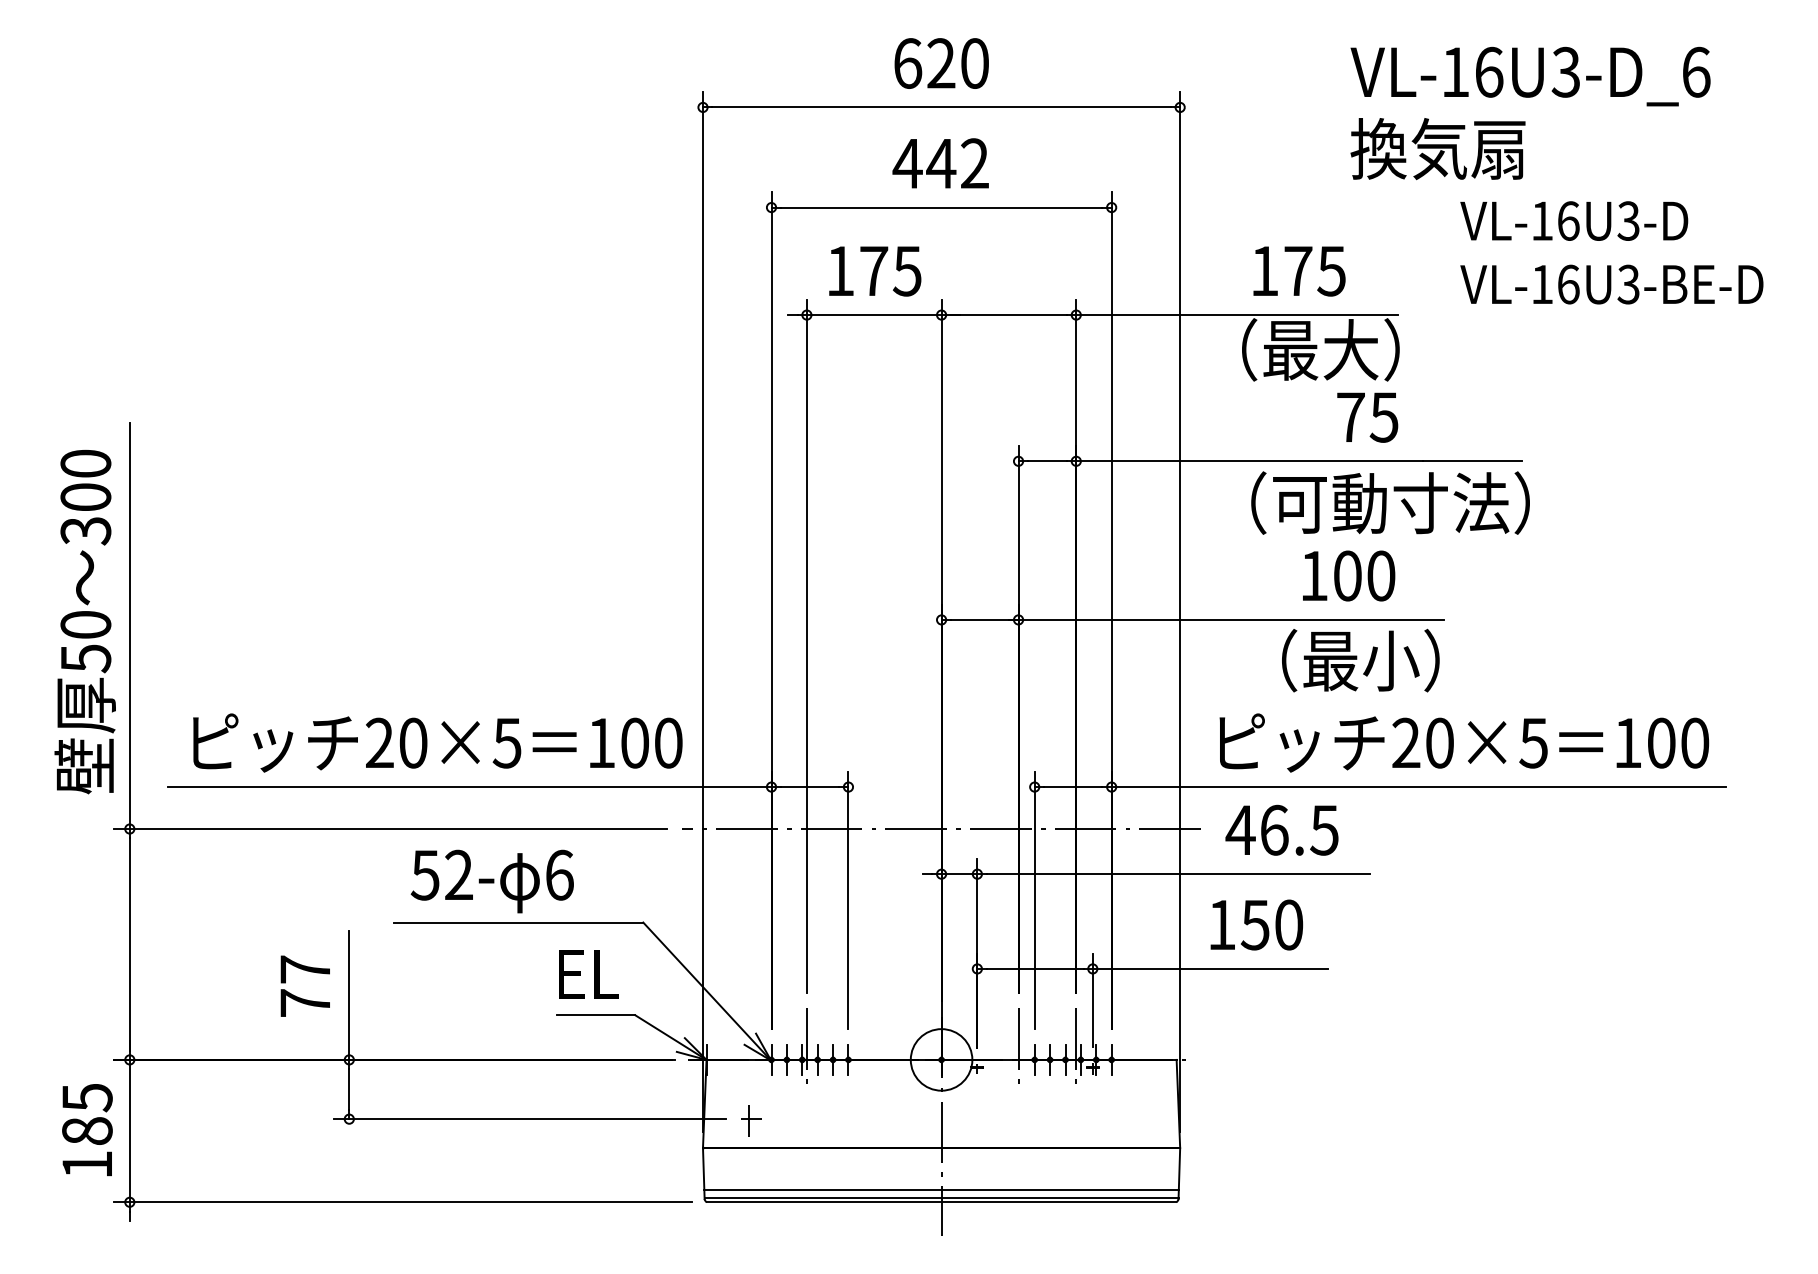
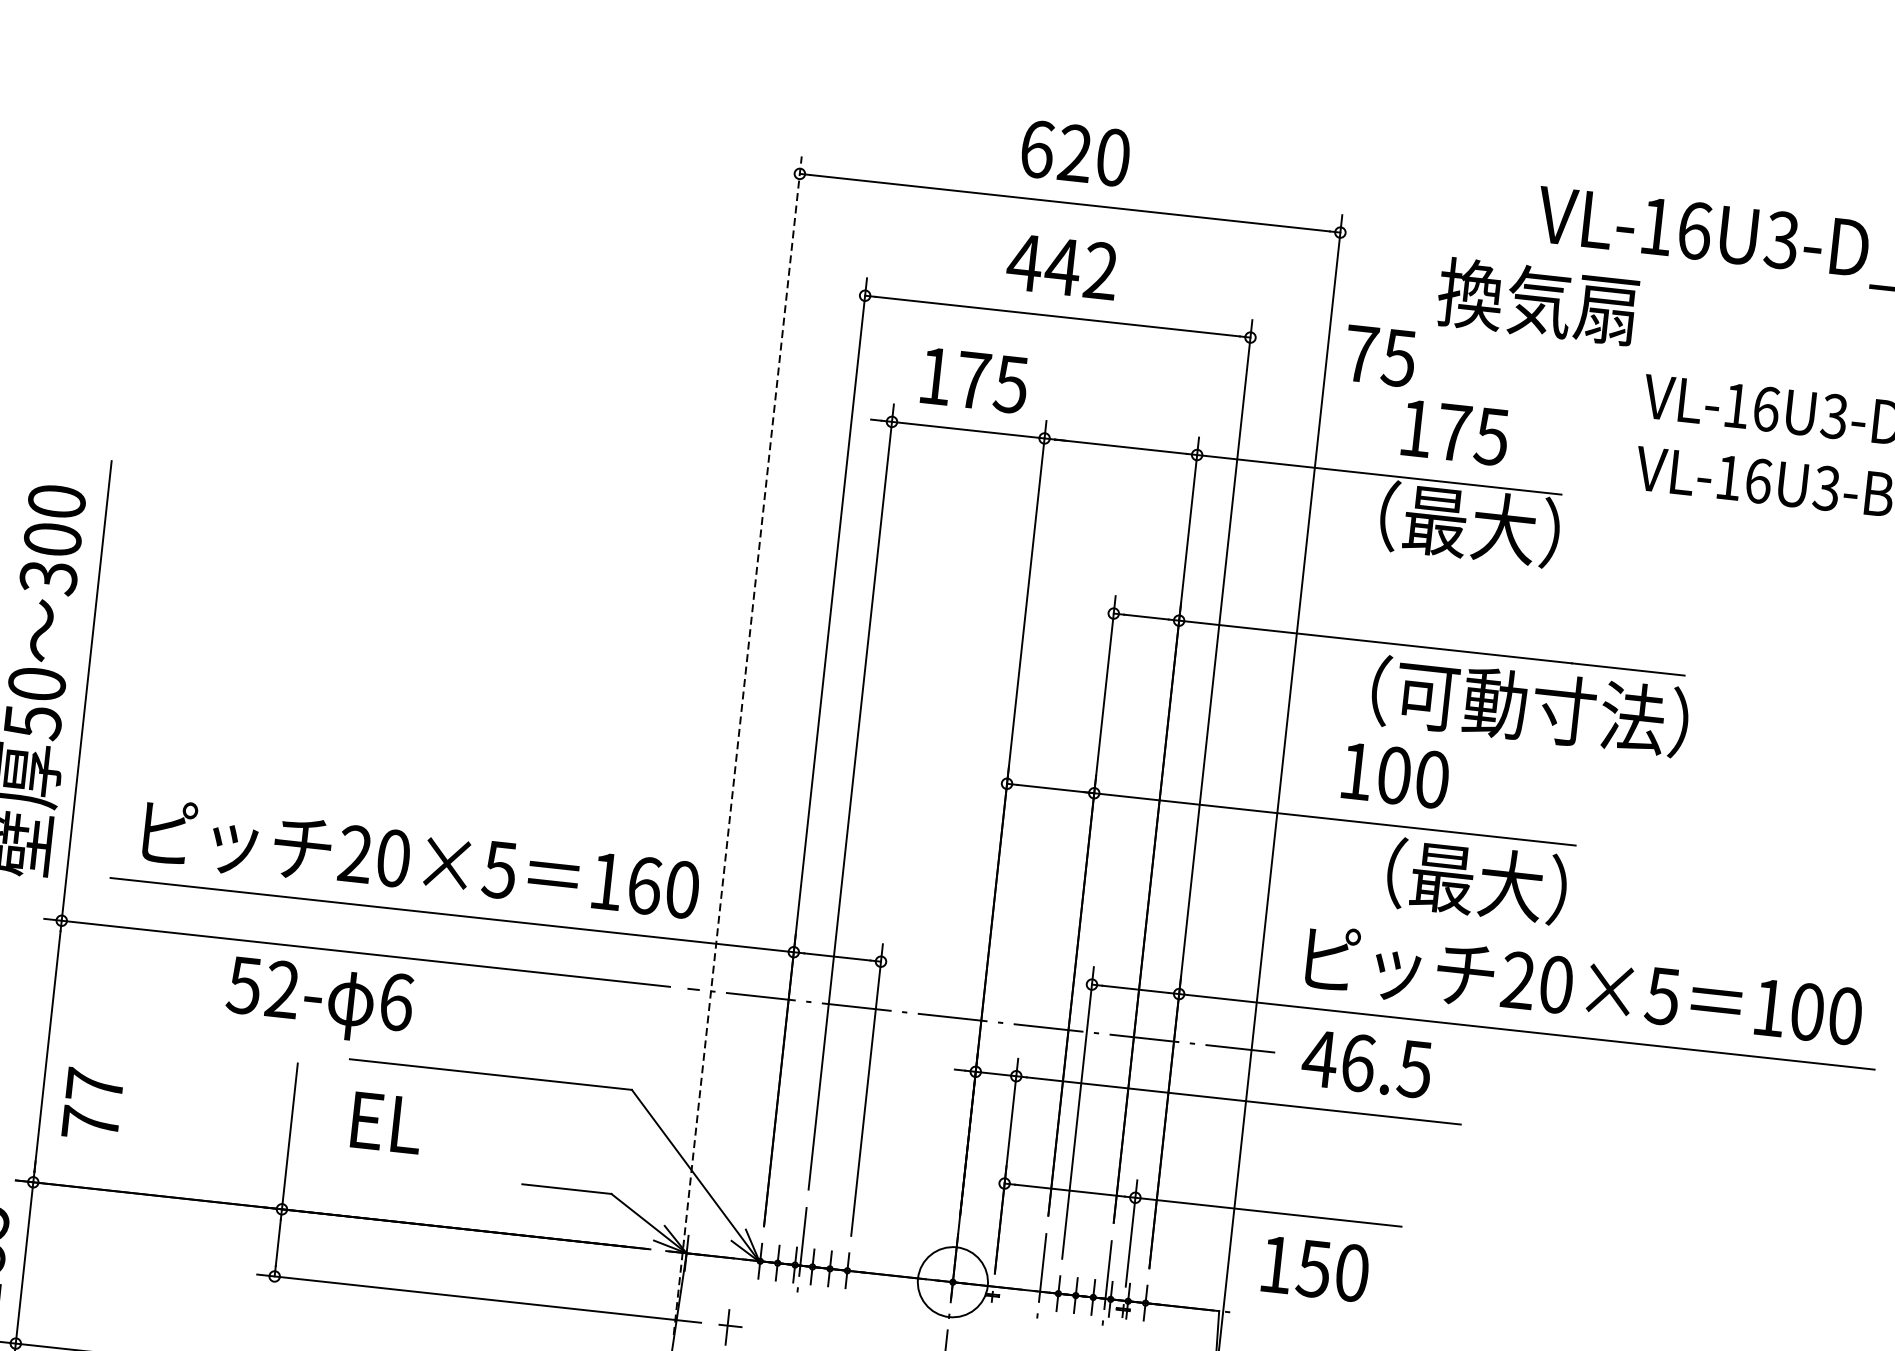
text: (1437, 149) -> (1537, 302), moved
text: (1367, 417) -> (1380, 356), moved
text: (1349, 575) -> (1396, 775), moved
line: (703, 611) -> (738, 744), solid -> dashed
text: (1391, 660) -> (1511, 885), （最小） -> （最大）
text: (635, 742) -> (645, 884), 100 -> 160
text: (491, 881) -> (318, 1000), moved
text: (1256, 924) -> (1315, 1268), moved
text: (588, 974) -> (386, 1122), moved
text: (304, 985) -> (91, 1103), moved

